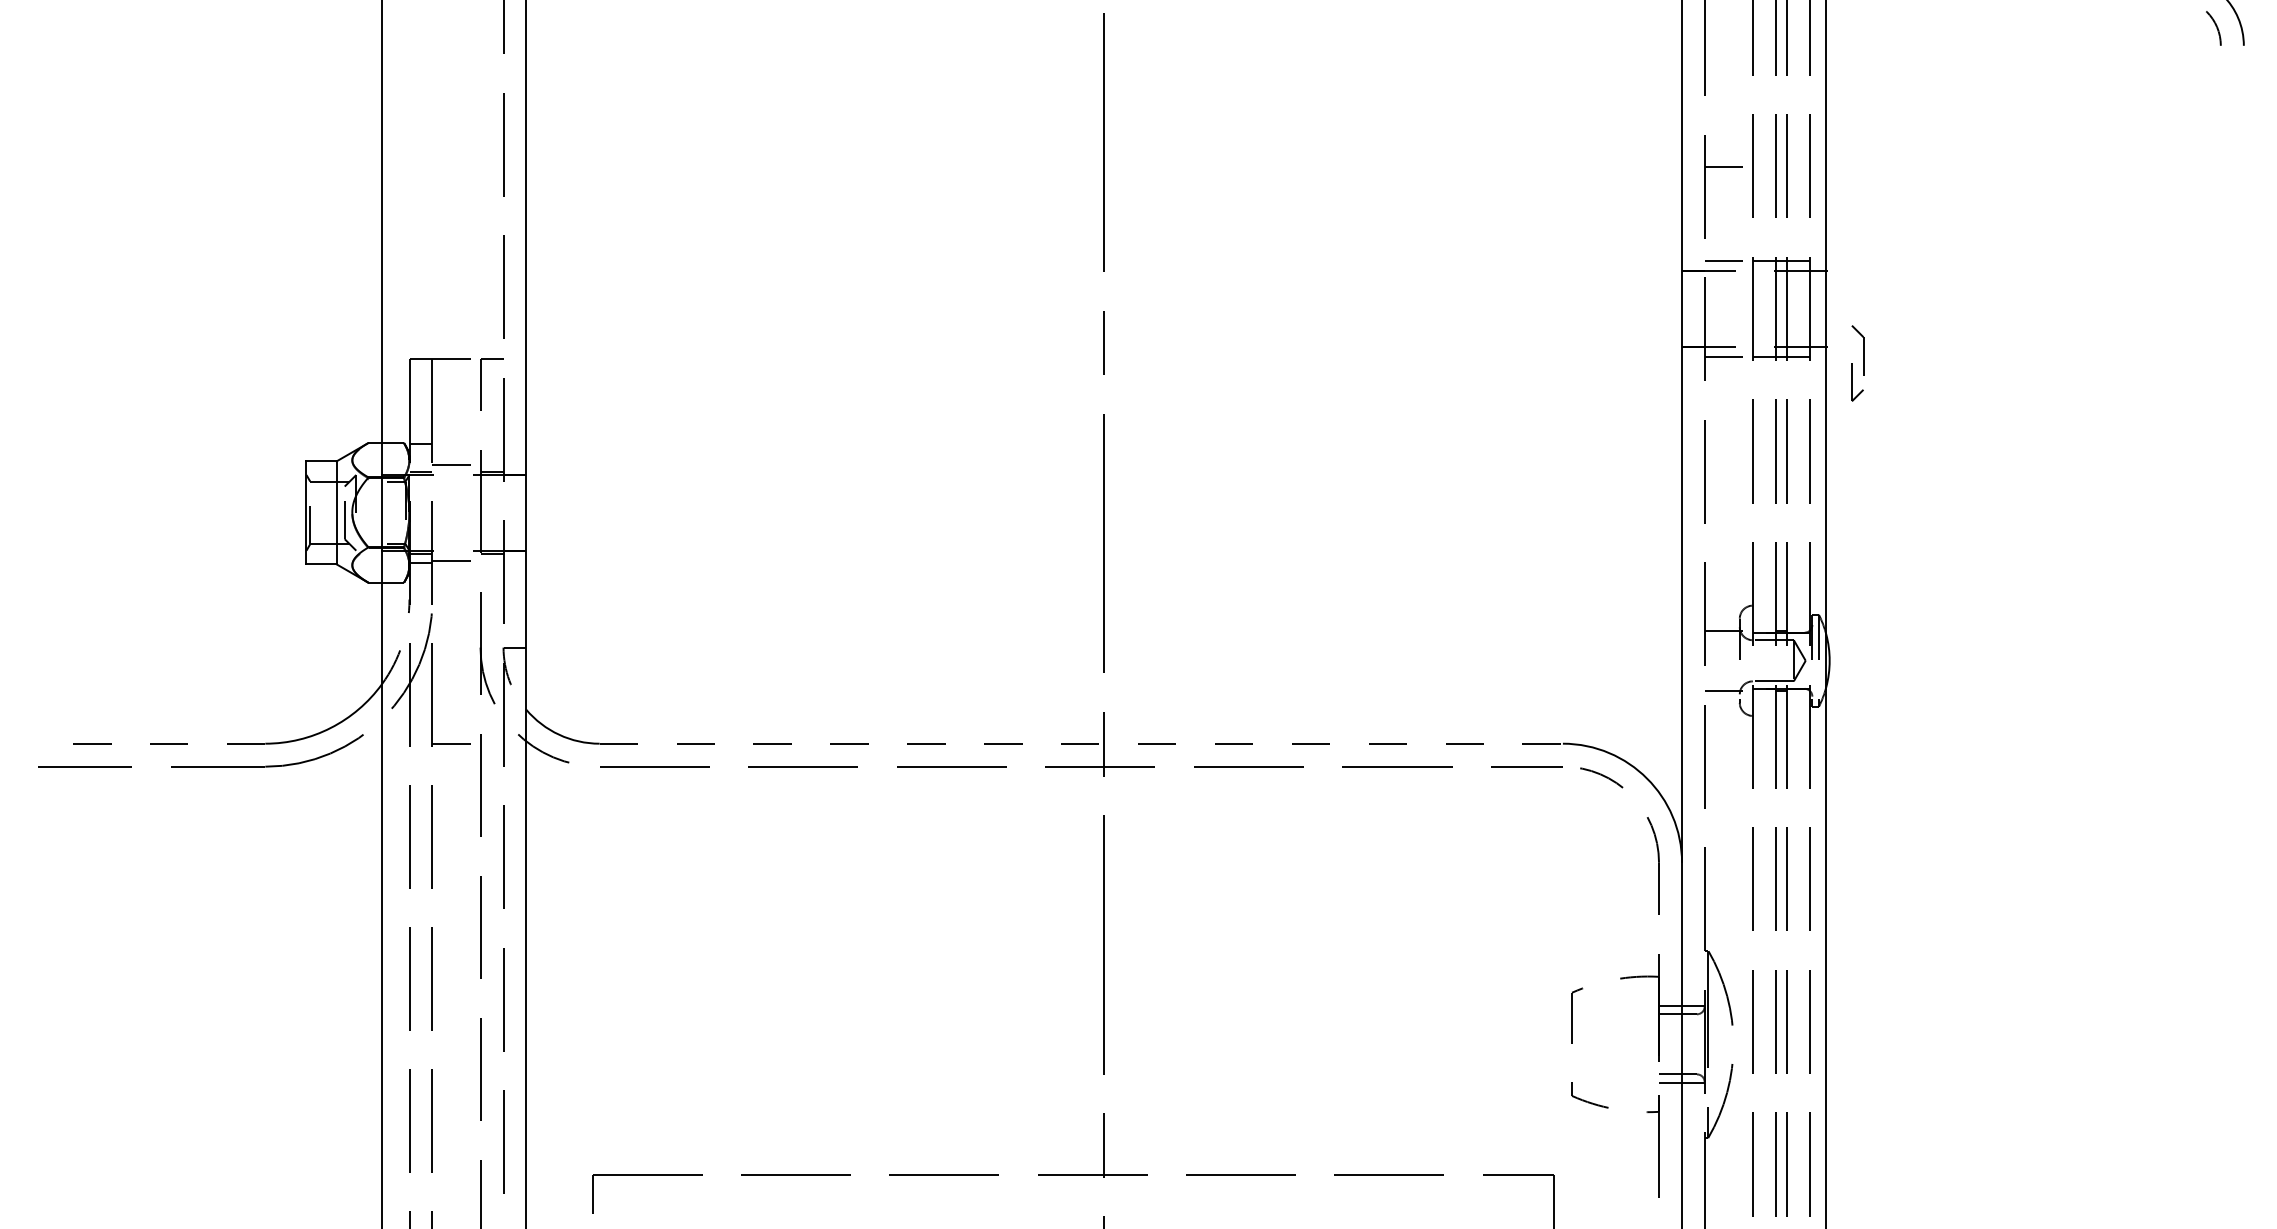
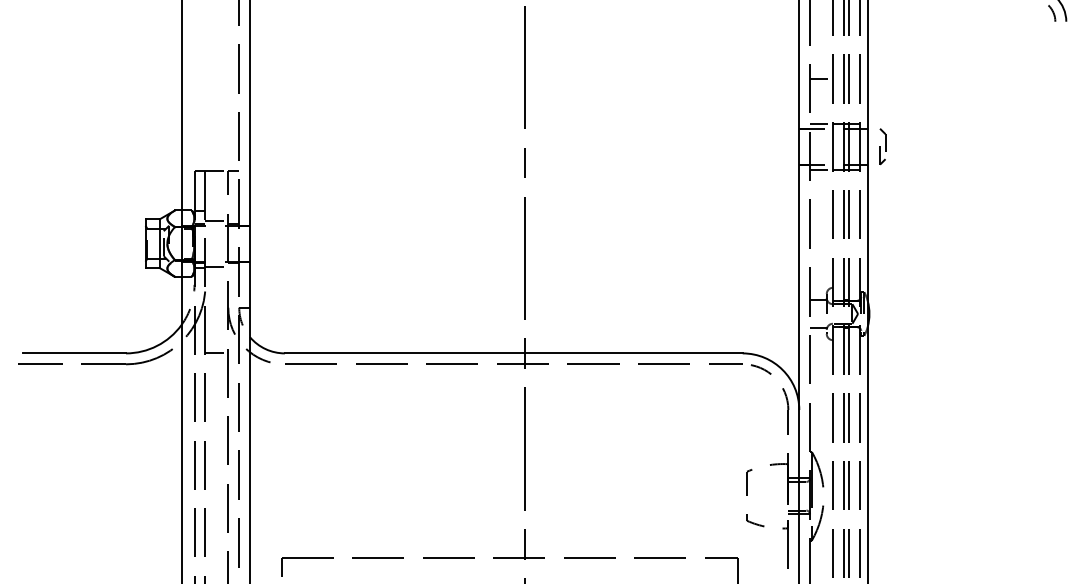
part: (1857, 363) -> (882, 146), moved
line: (156, 743) -> (74, 353), dashed -> solid
line: (1080, 743) -> (513, 353), dashed -> solid

